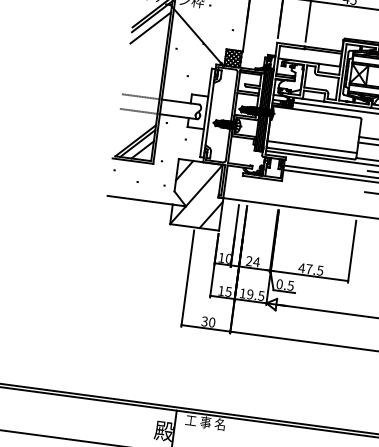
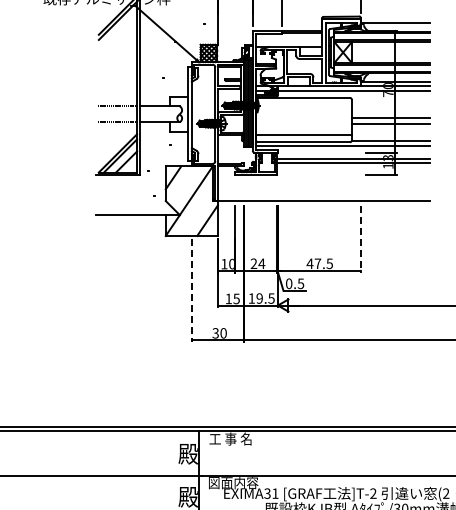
line: (150, 27) -> (117, 32), removed
line: (352, 251) -> (360, 239), solid -> dashed
line: (187, 279) -> (191, 291), solid -> dashed

